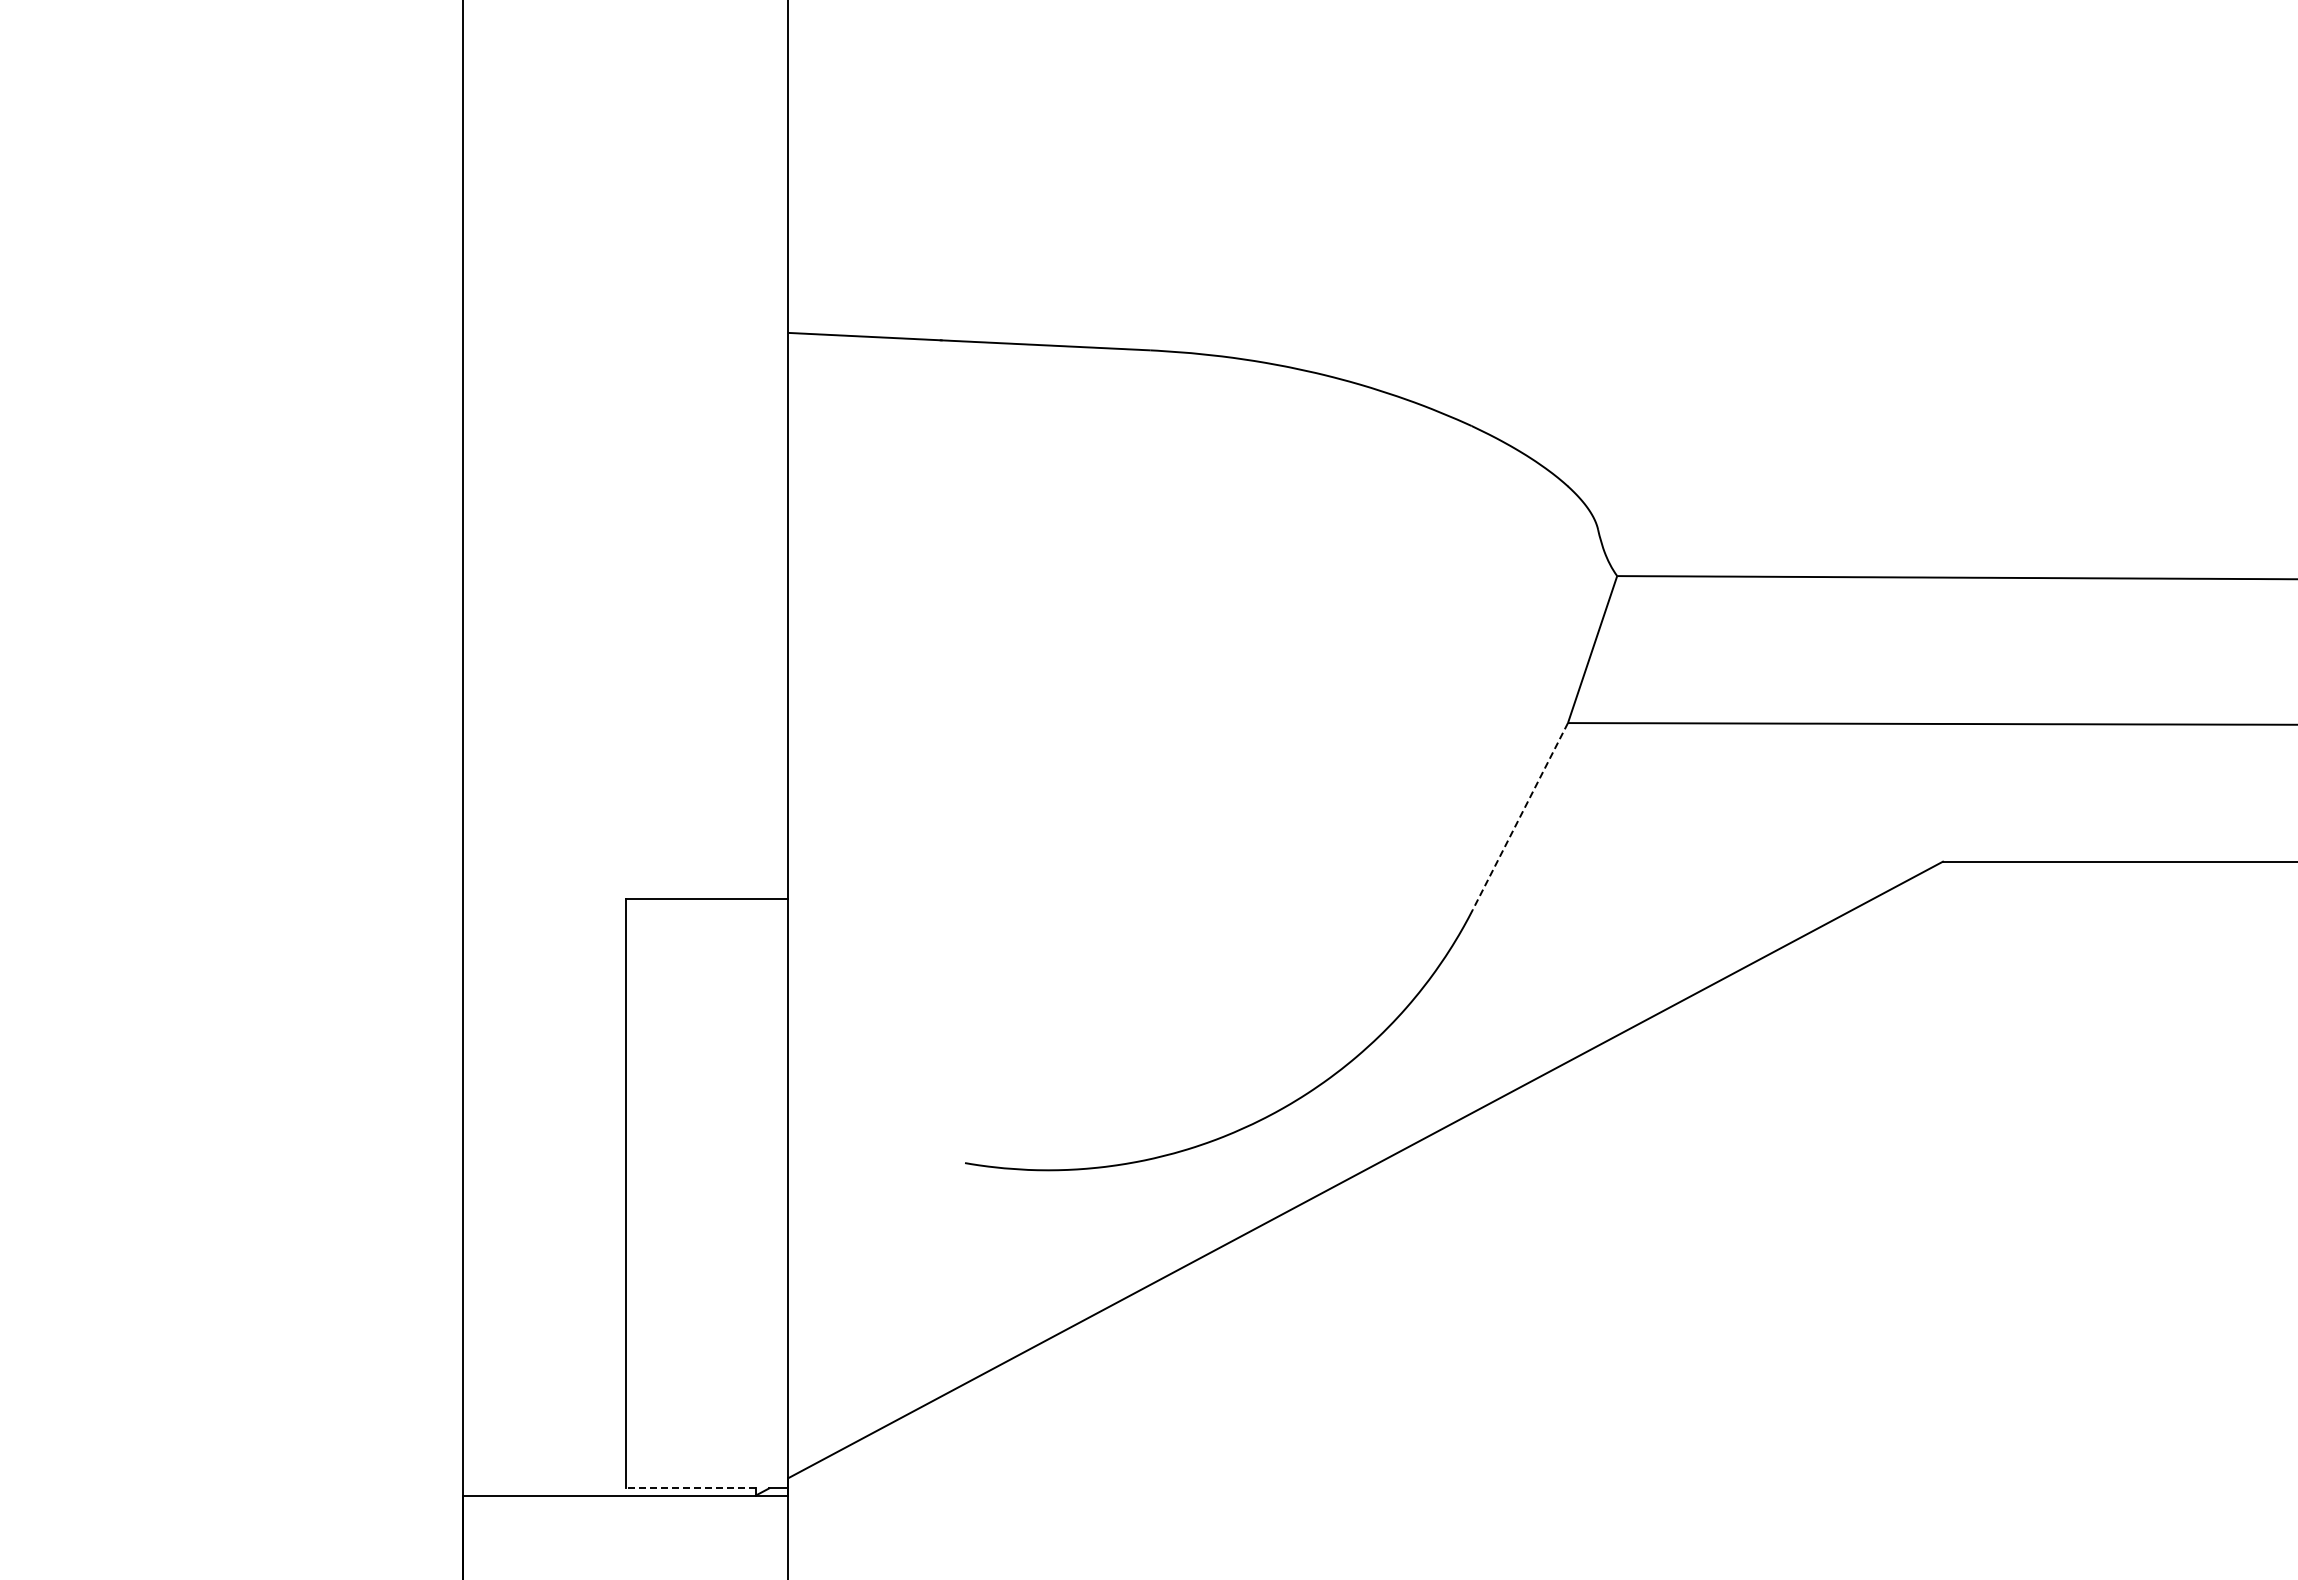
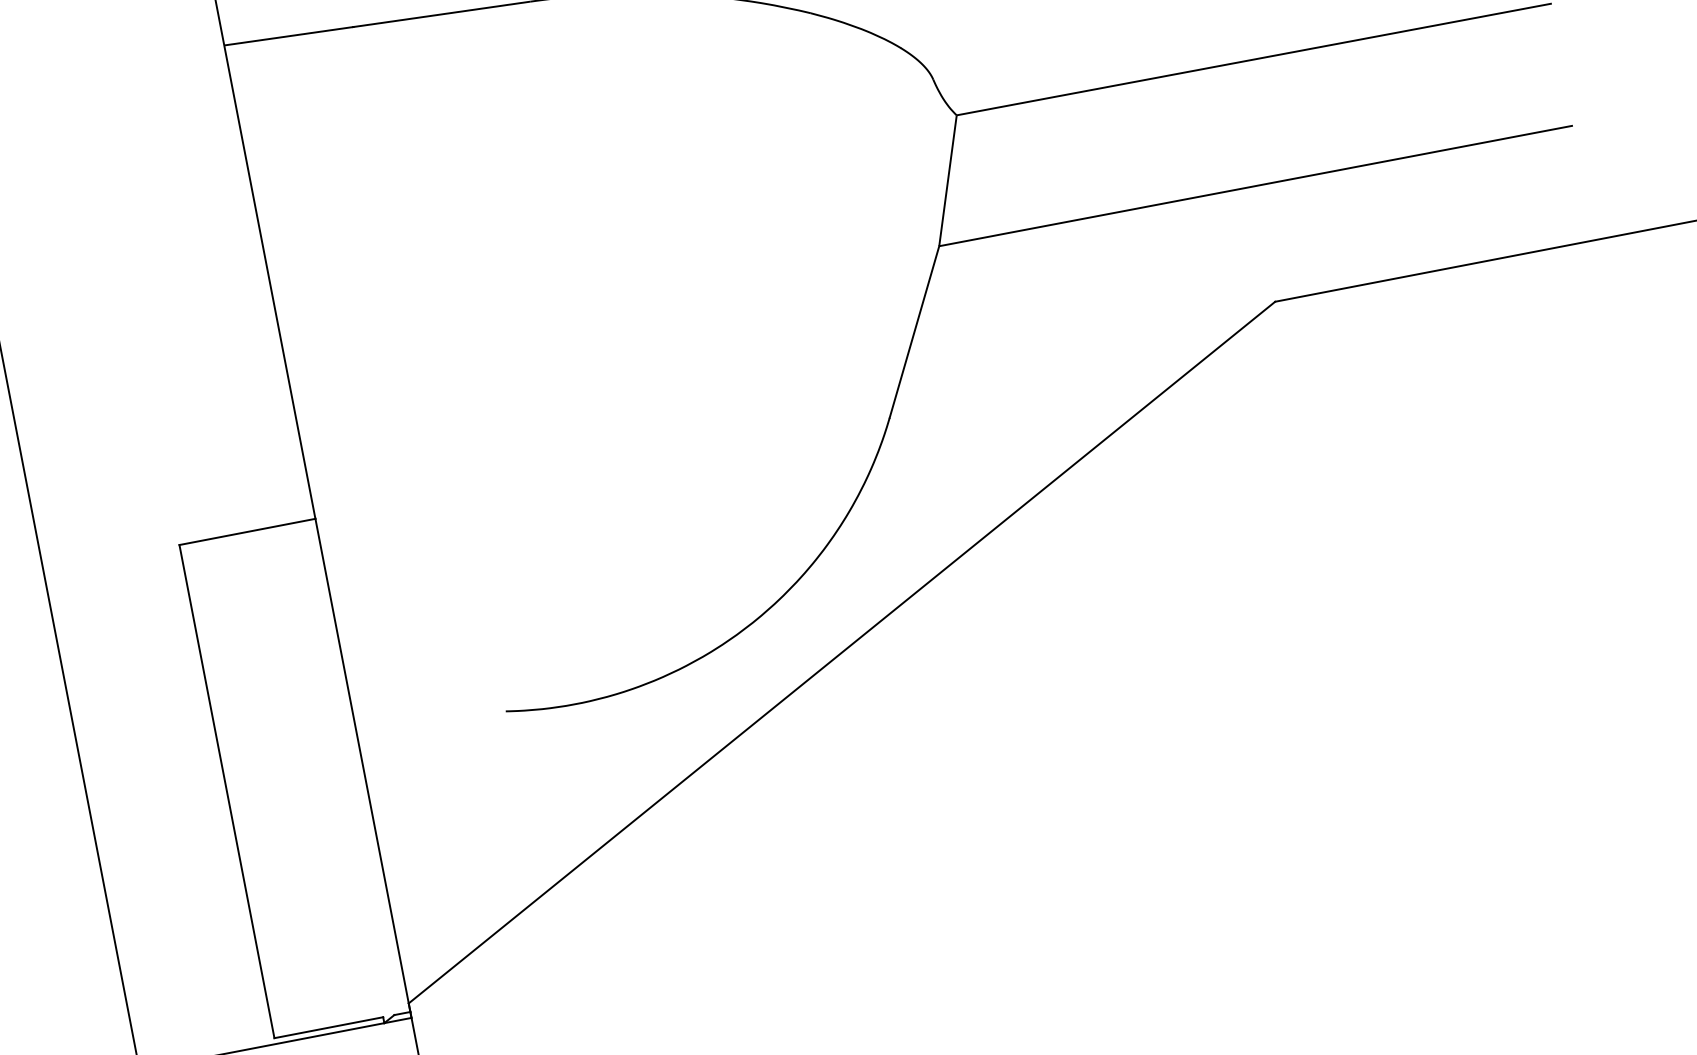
line: (1520, 816) -> (914, 332), dashed -> solid
line: (690, 1488) -> (328, 1027), dashed -> solid

